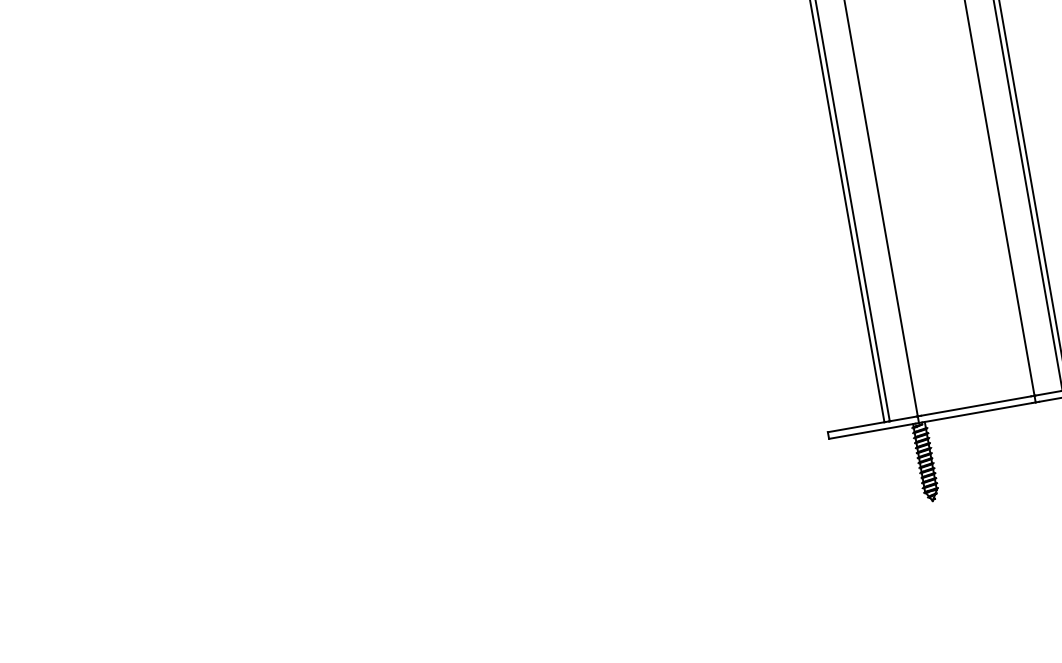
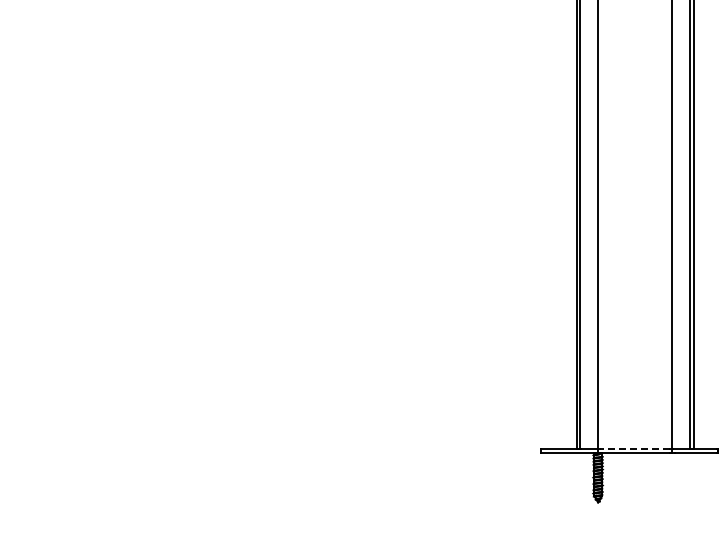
line: (974, 406) -> (634, 448), solid -> dashed

